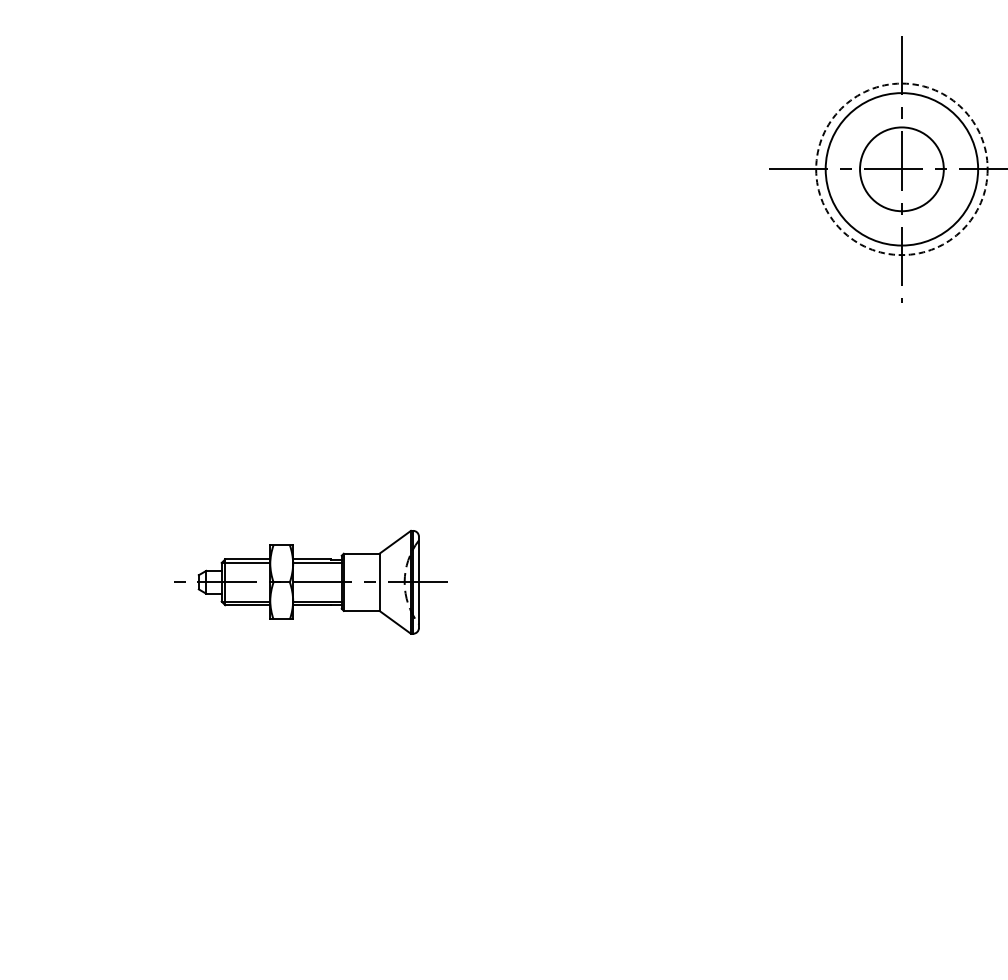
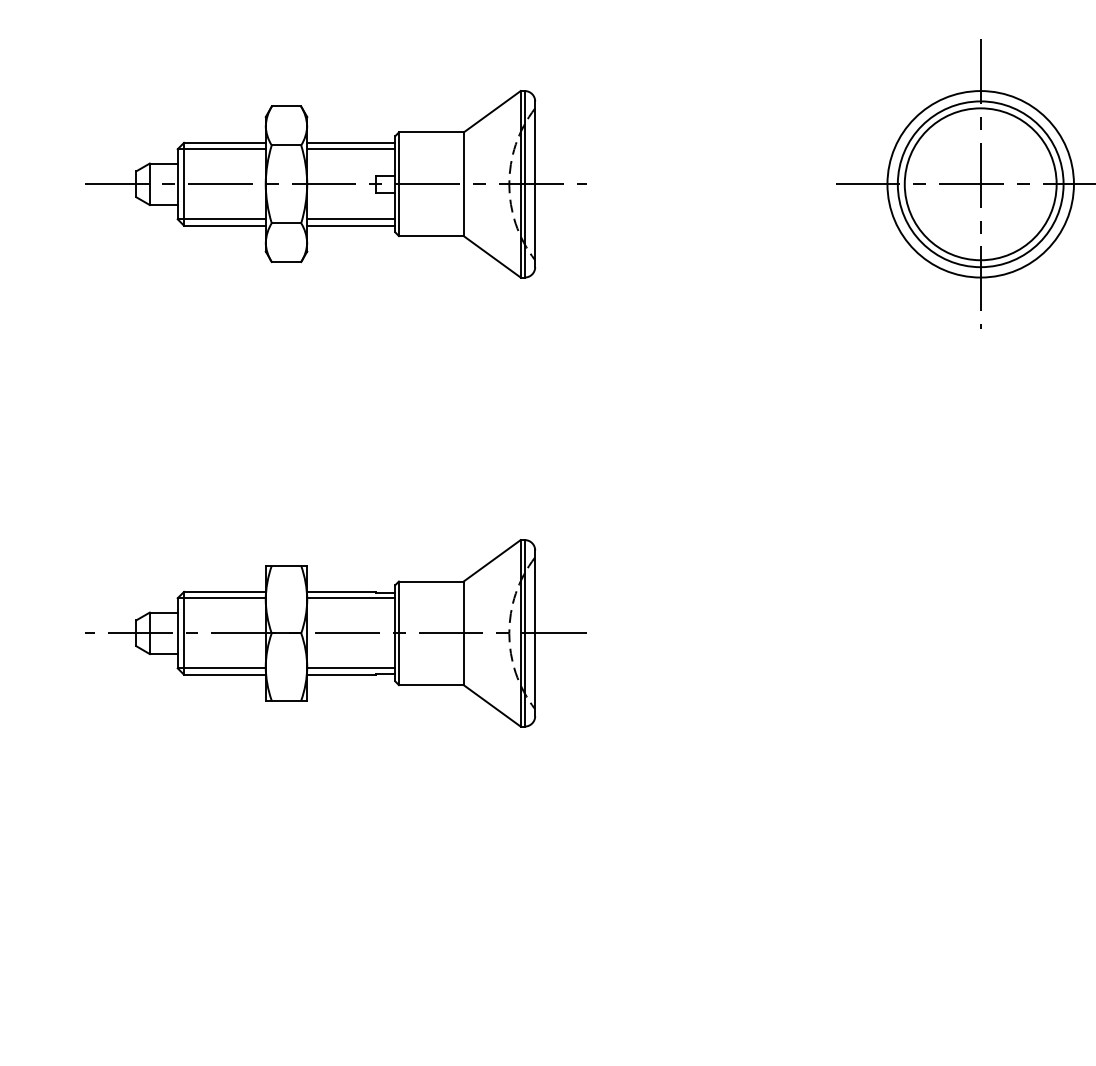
part: (308, 169) -> (335, 184), added
circle: (901, 169) -> (980, 184), dashed -> solid
circle: (901, 169) -> (980, 184), size x1.67
part: (308, 582) -> (335, 633), size x1.67

